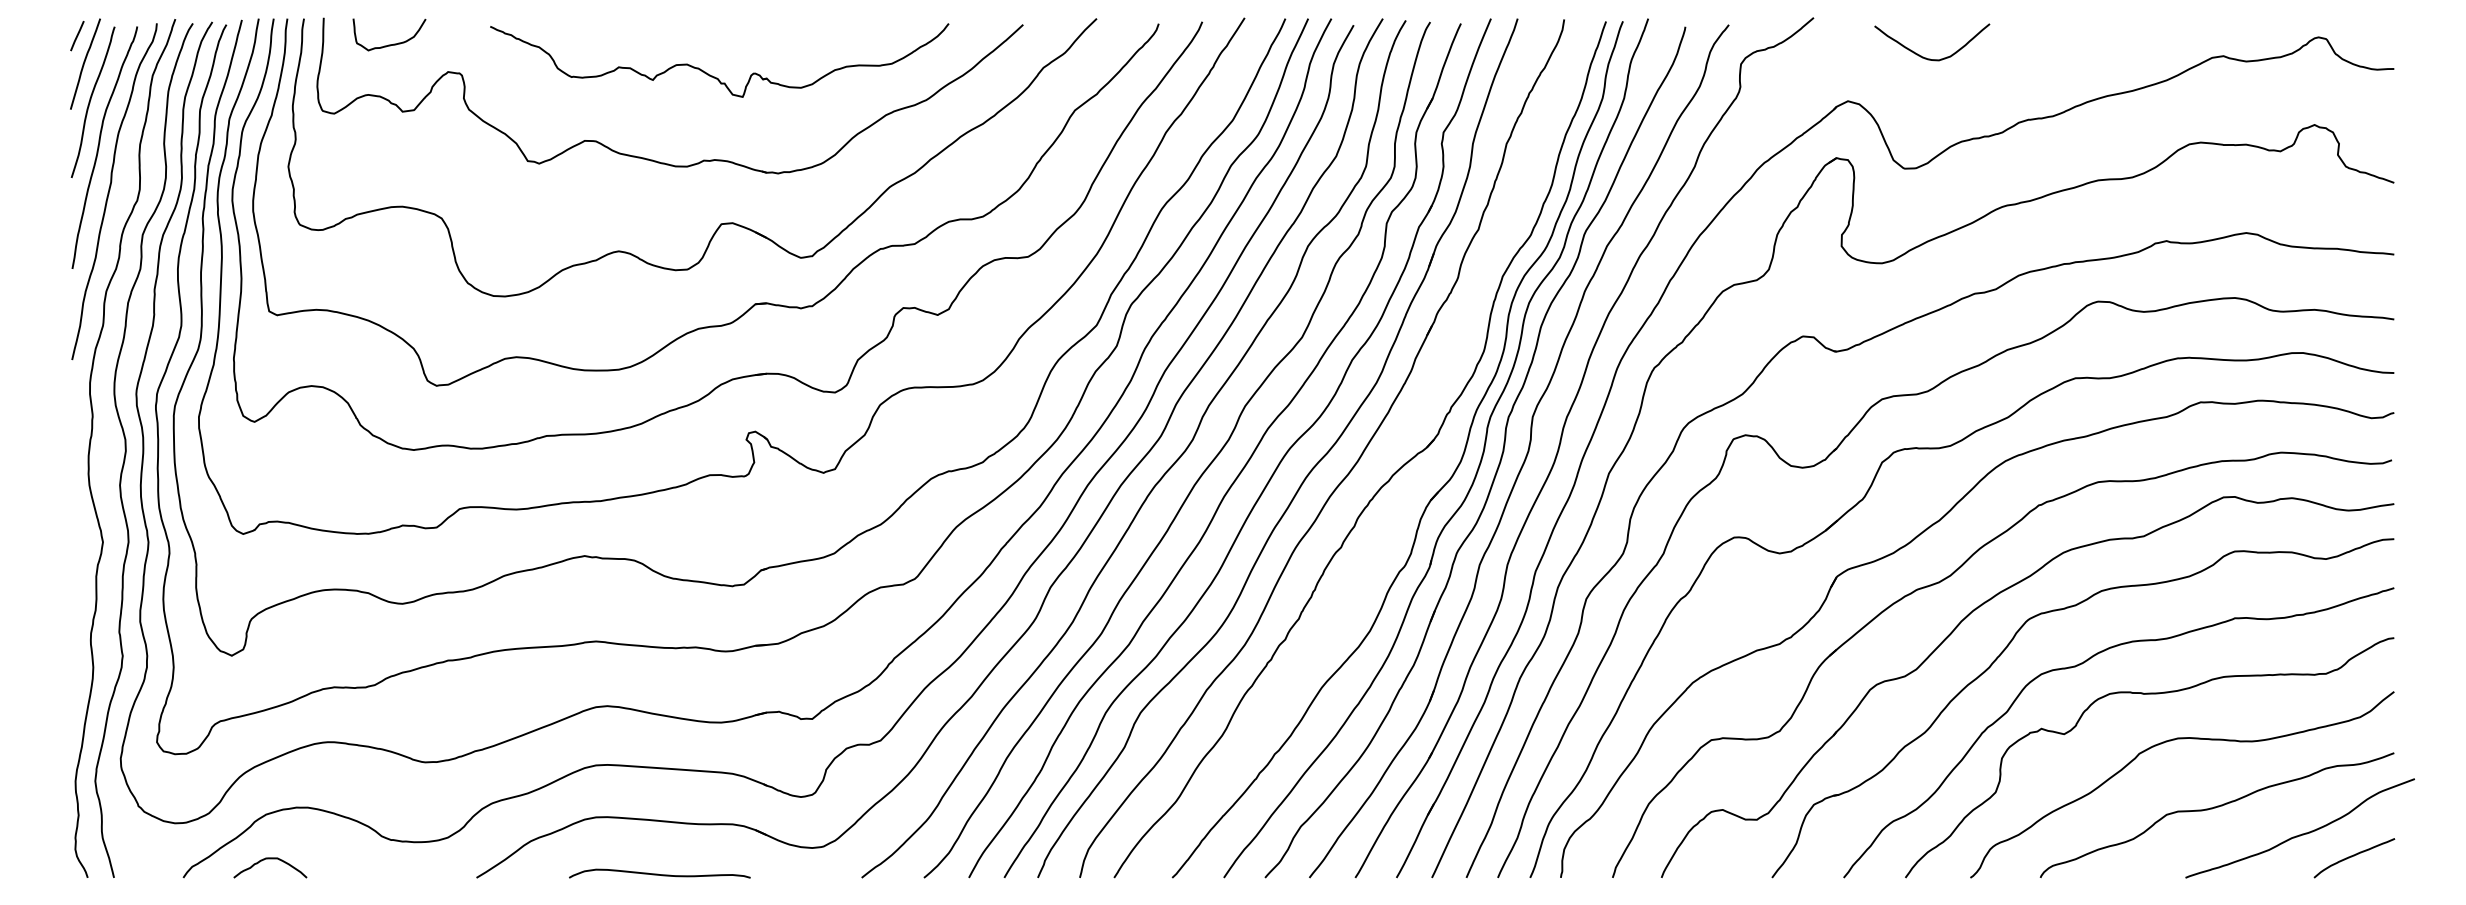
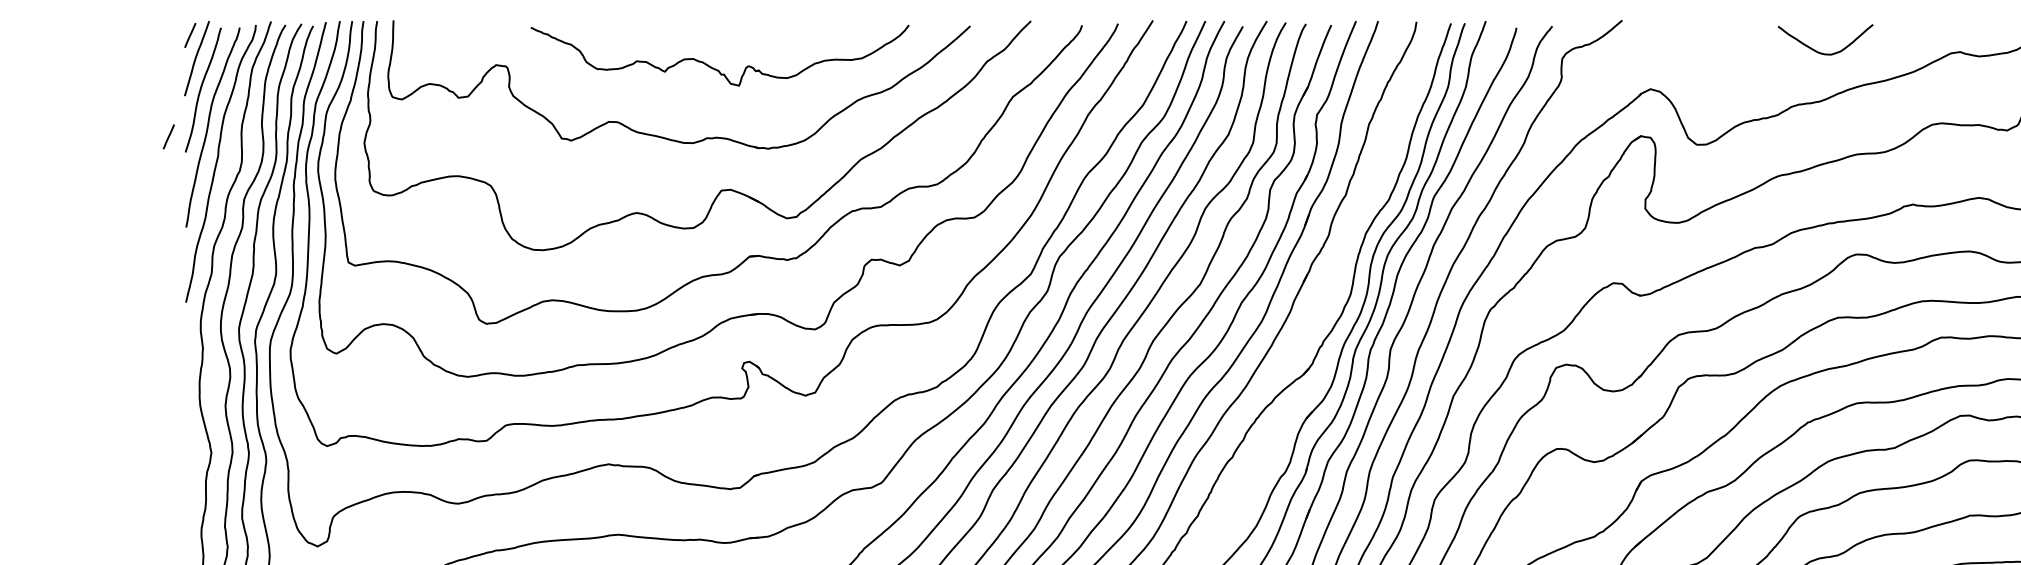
curve: (393, 43) -> (451, 41), removed
curve: (1930, 58) -> (1824, 53), moved
line: (51, 159) -> (168, 137), added

